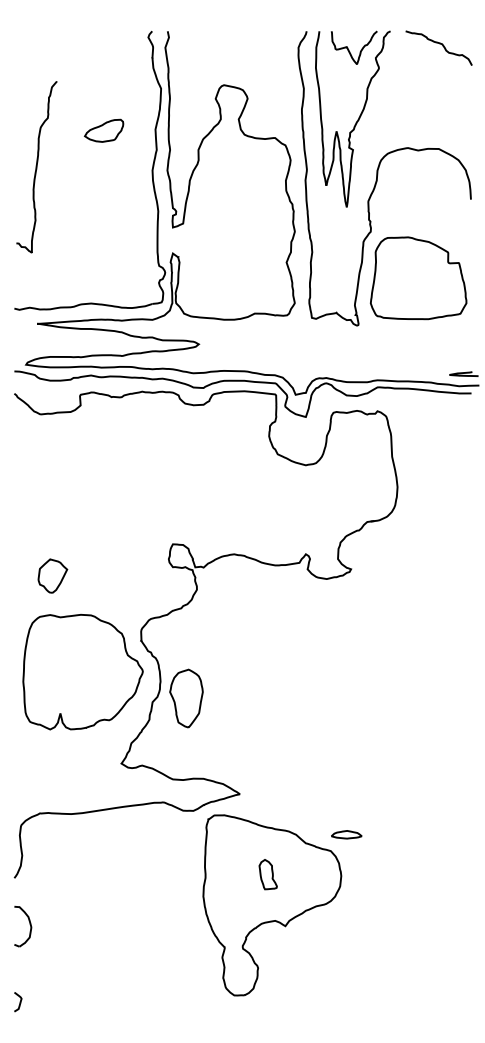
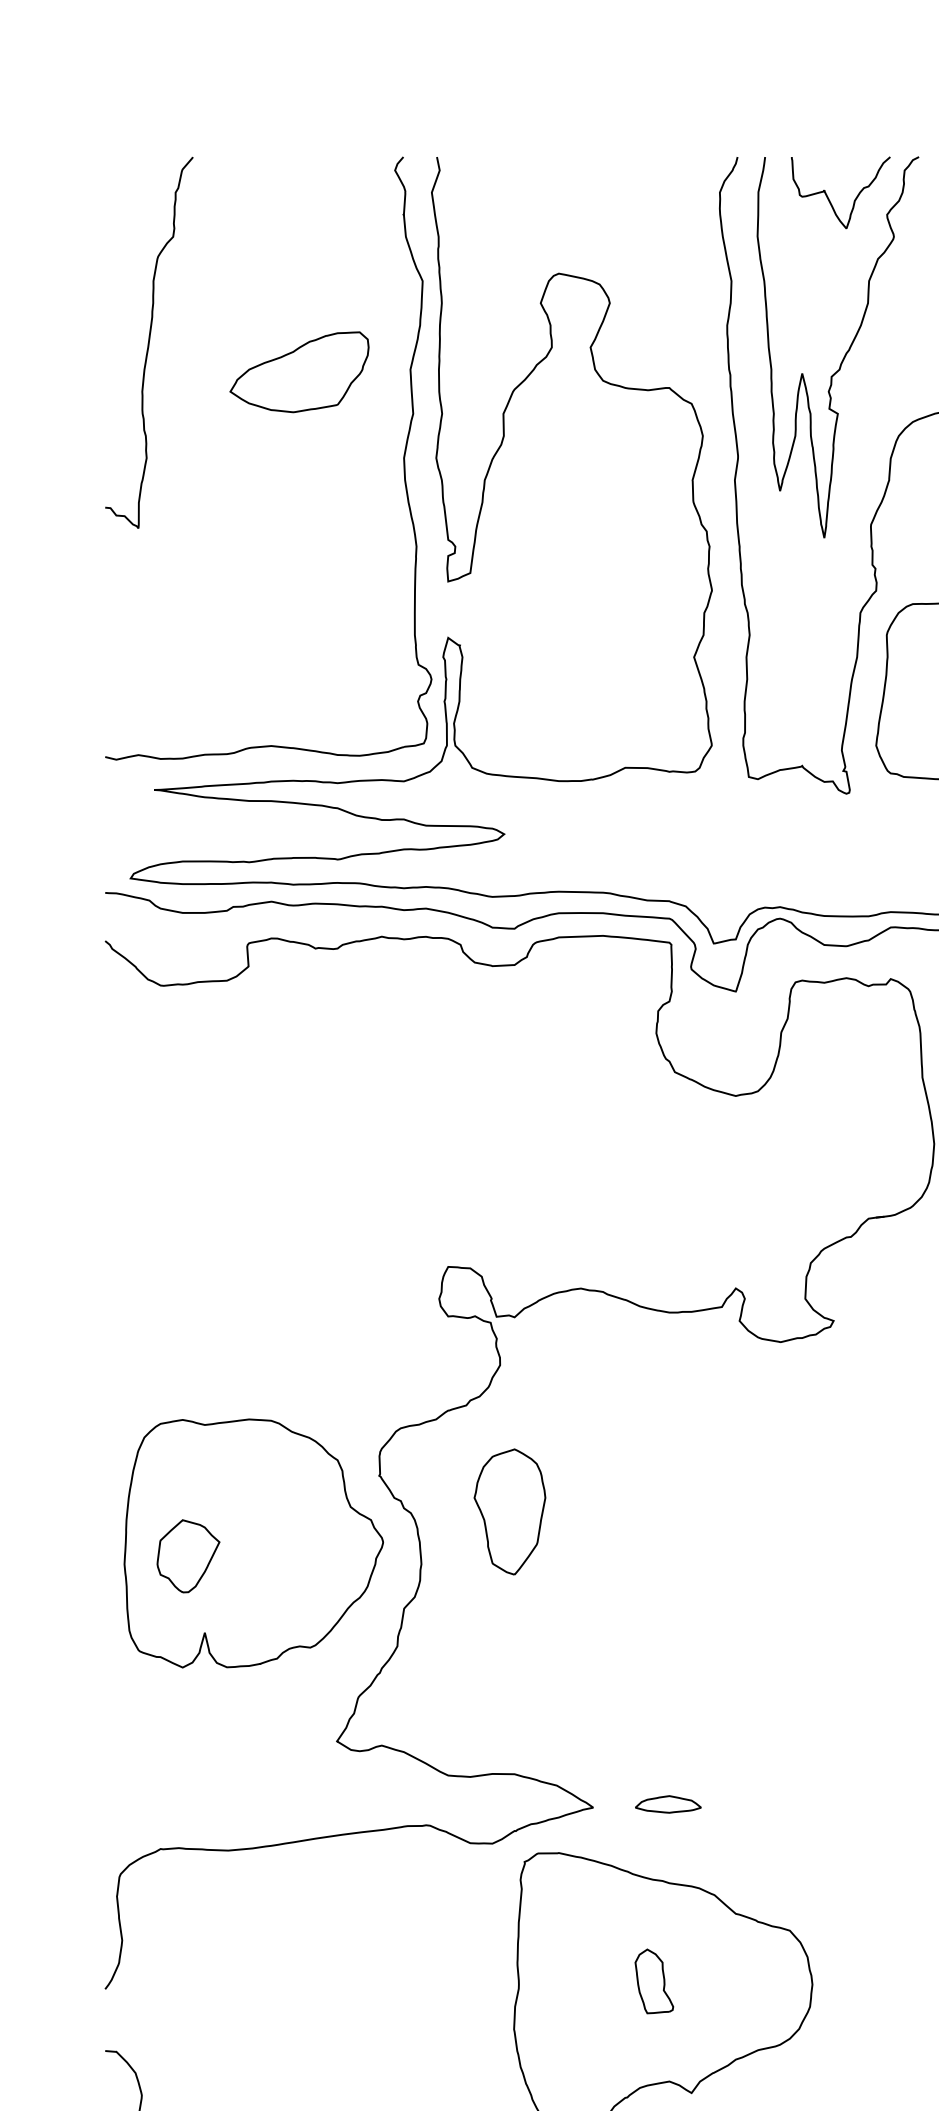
part: (103, 130) -> (297, 371), size x1.67
curve: (36, 167) -> (148, 343), moved
part: (52, 575) -> (187, 1555), moved
part: (186, 698) -> (509, 1511), moved
part: (346, 834) -> (667, 1803), moved

